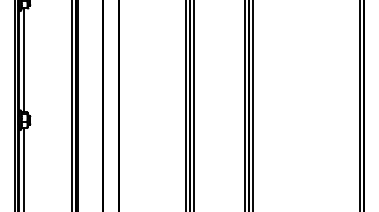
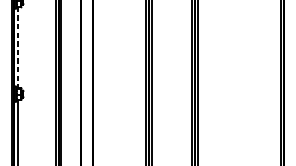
line: (23, 60) -> (18, 47), solid -> dashed

